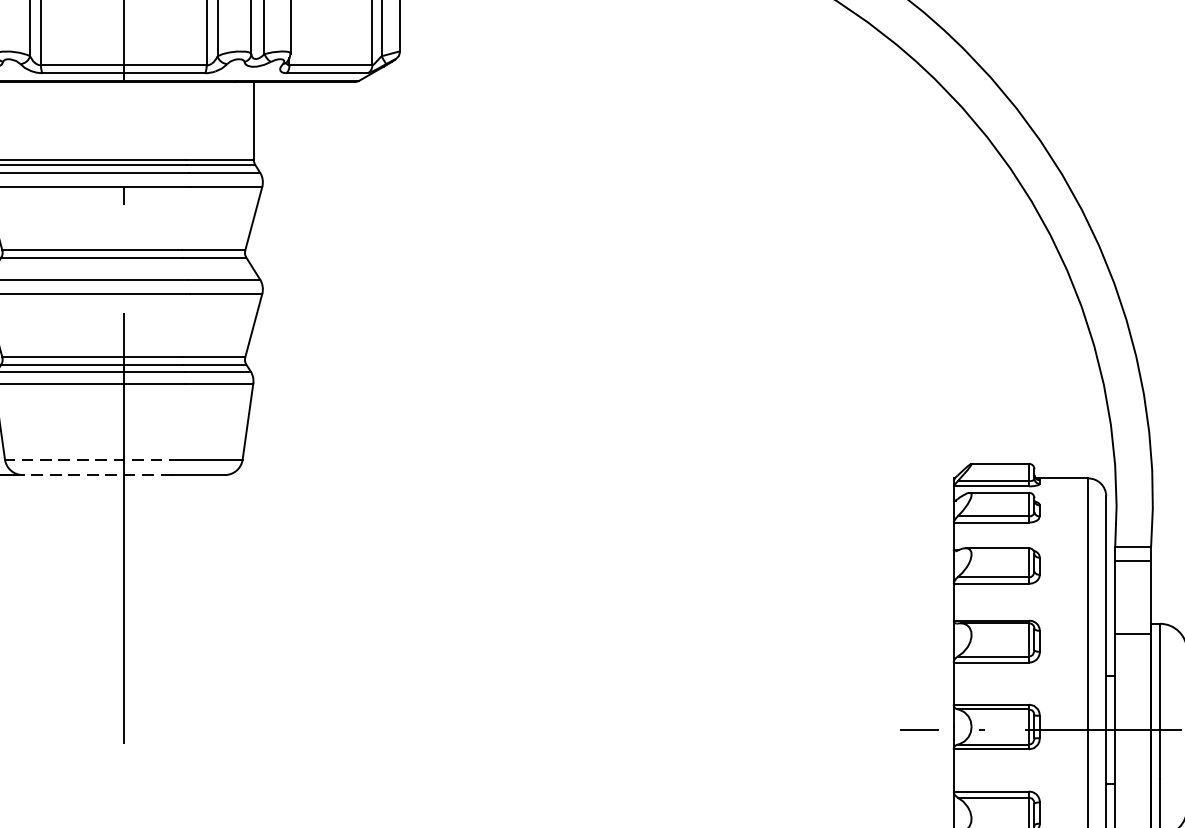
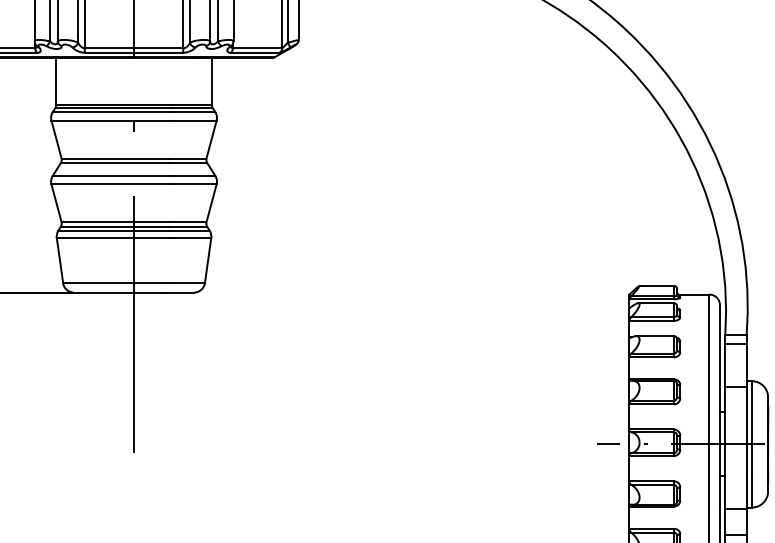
line: (92, 459) -> (115, 283), dashed -> solid
line: (97, 475) -> (118, 292), dashed -> solid

